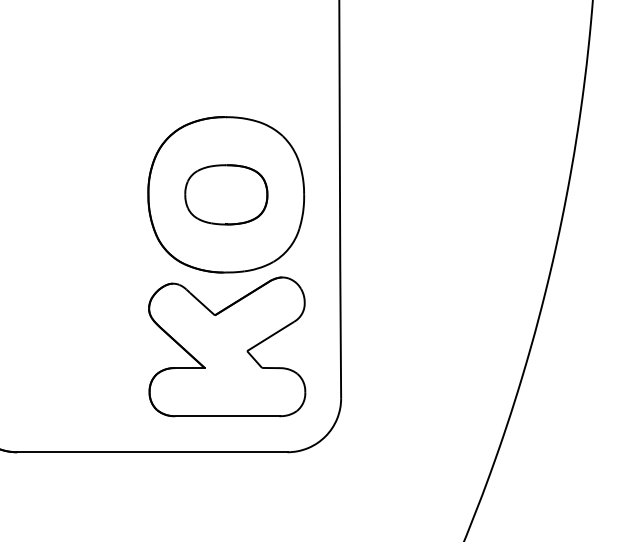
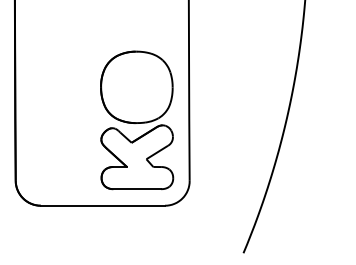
part: (225, 192) -> (136, 86), removed

